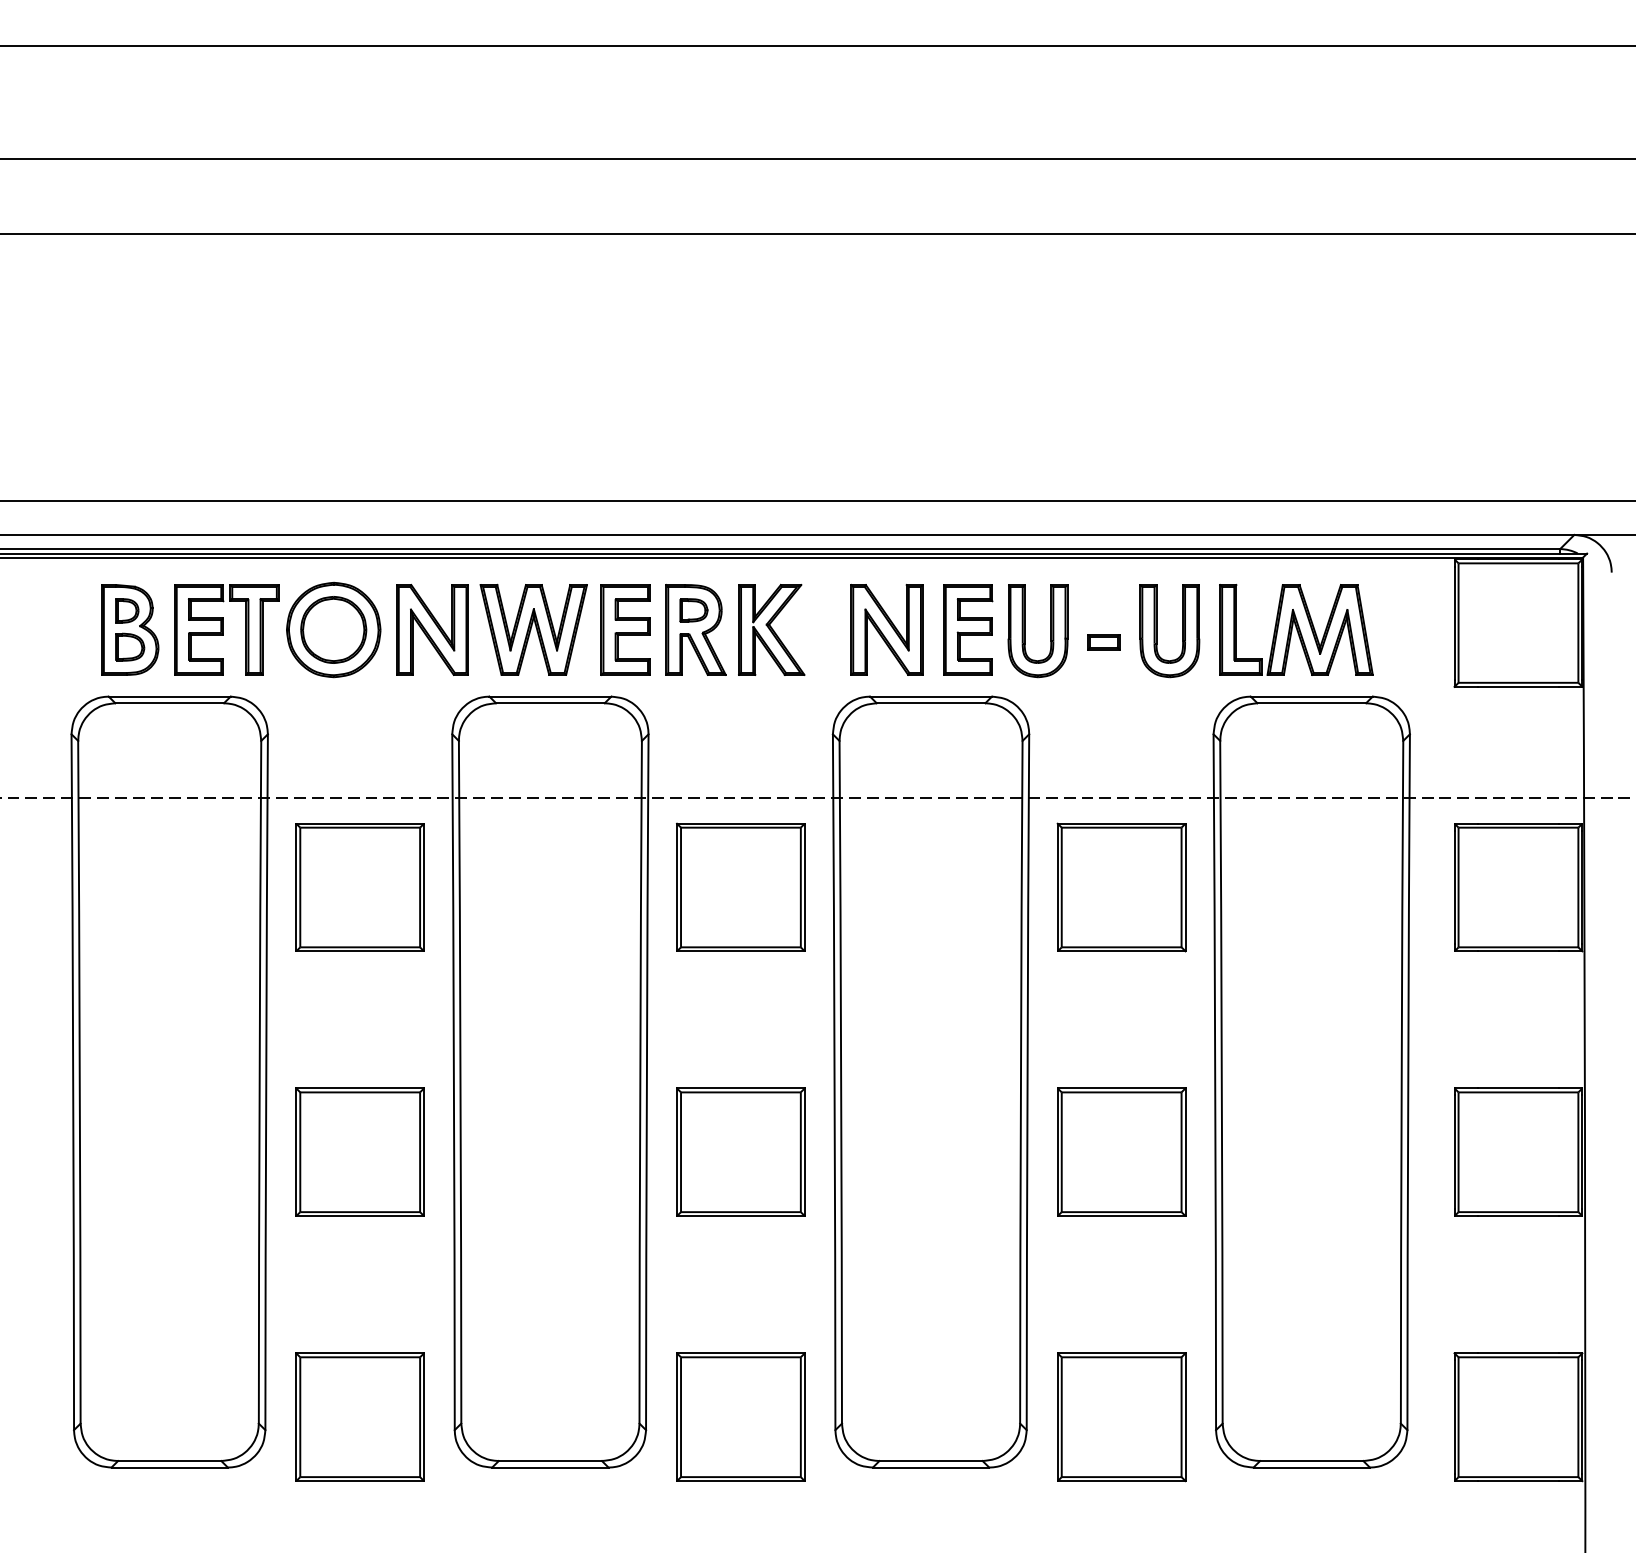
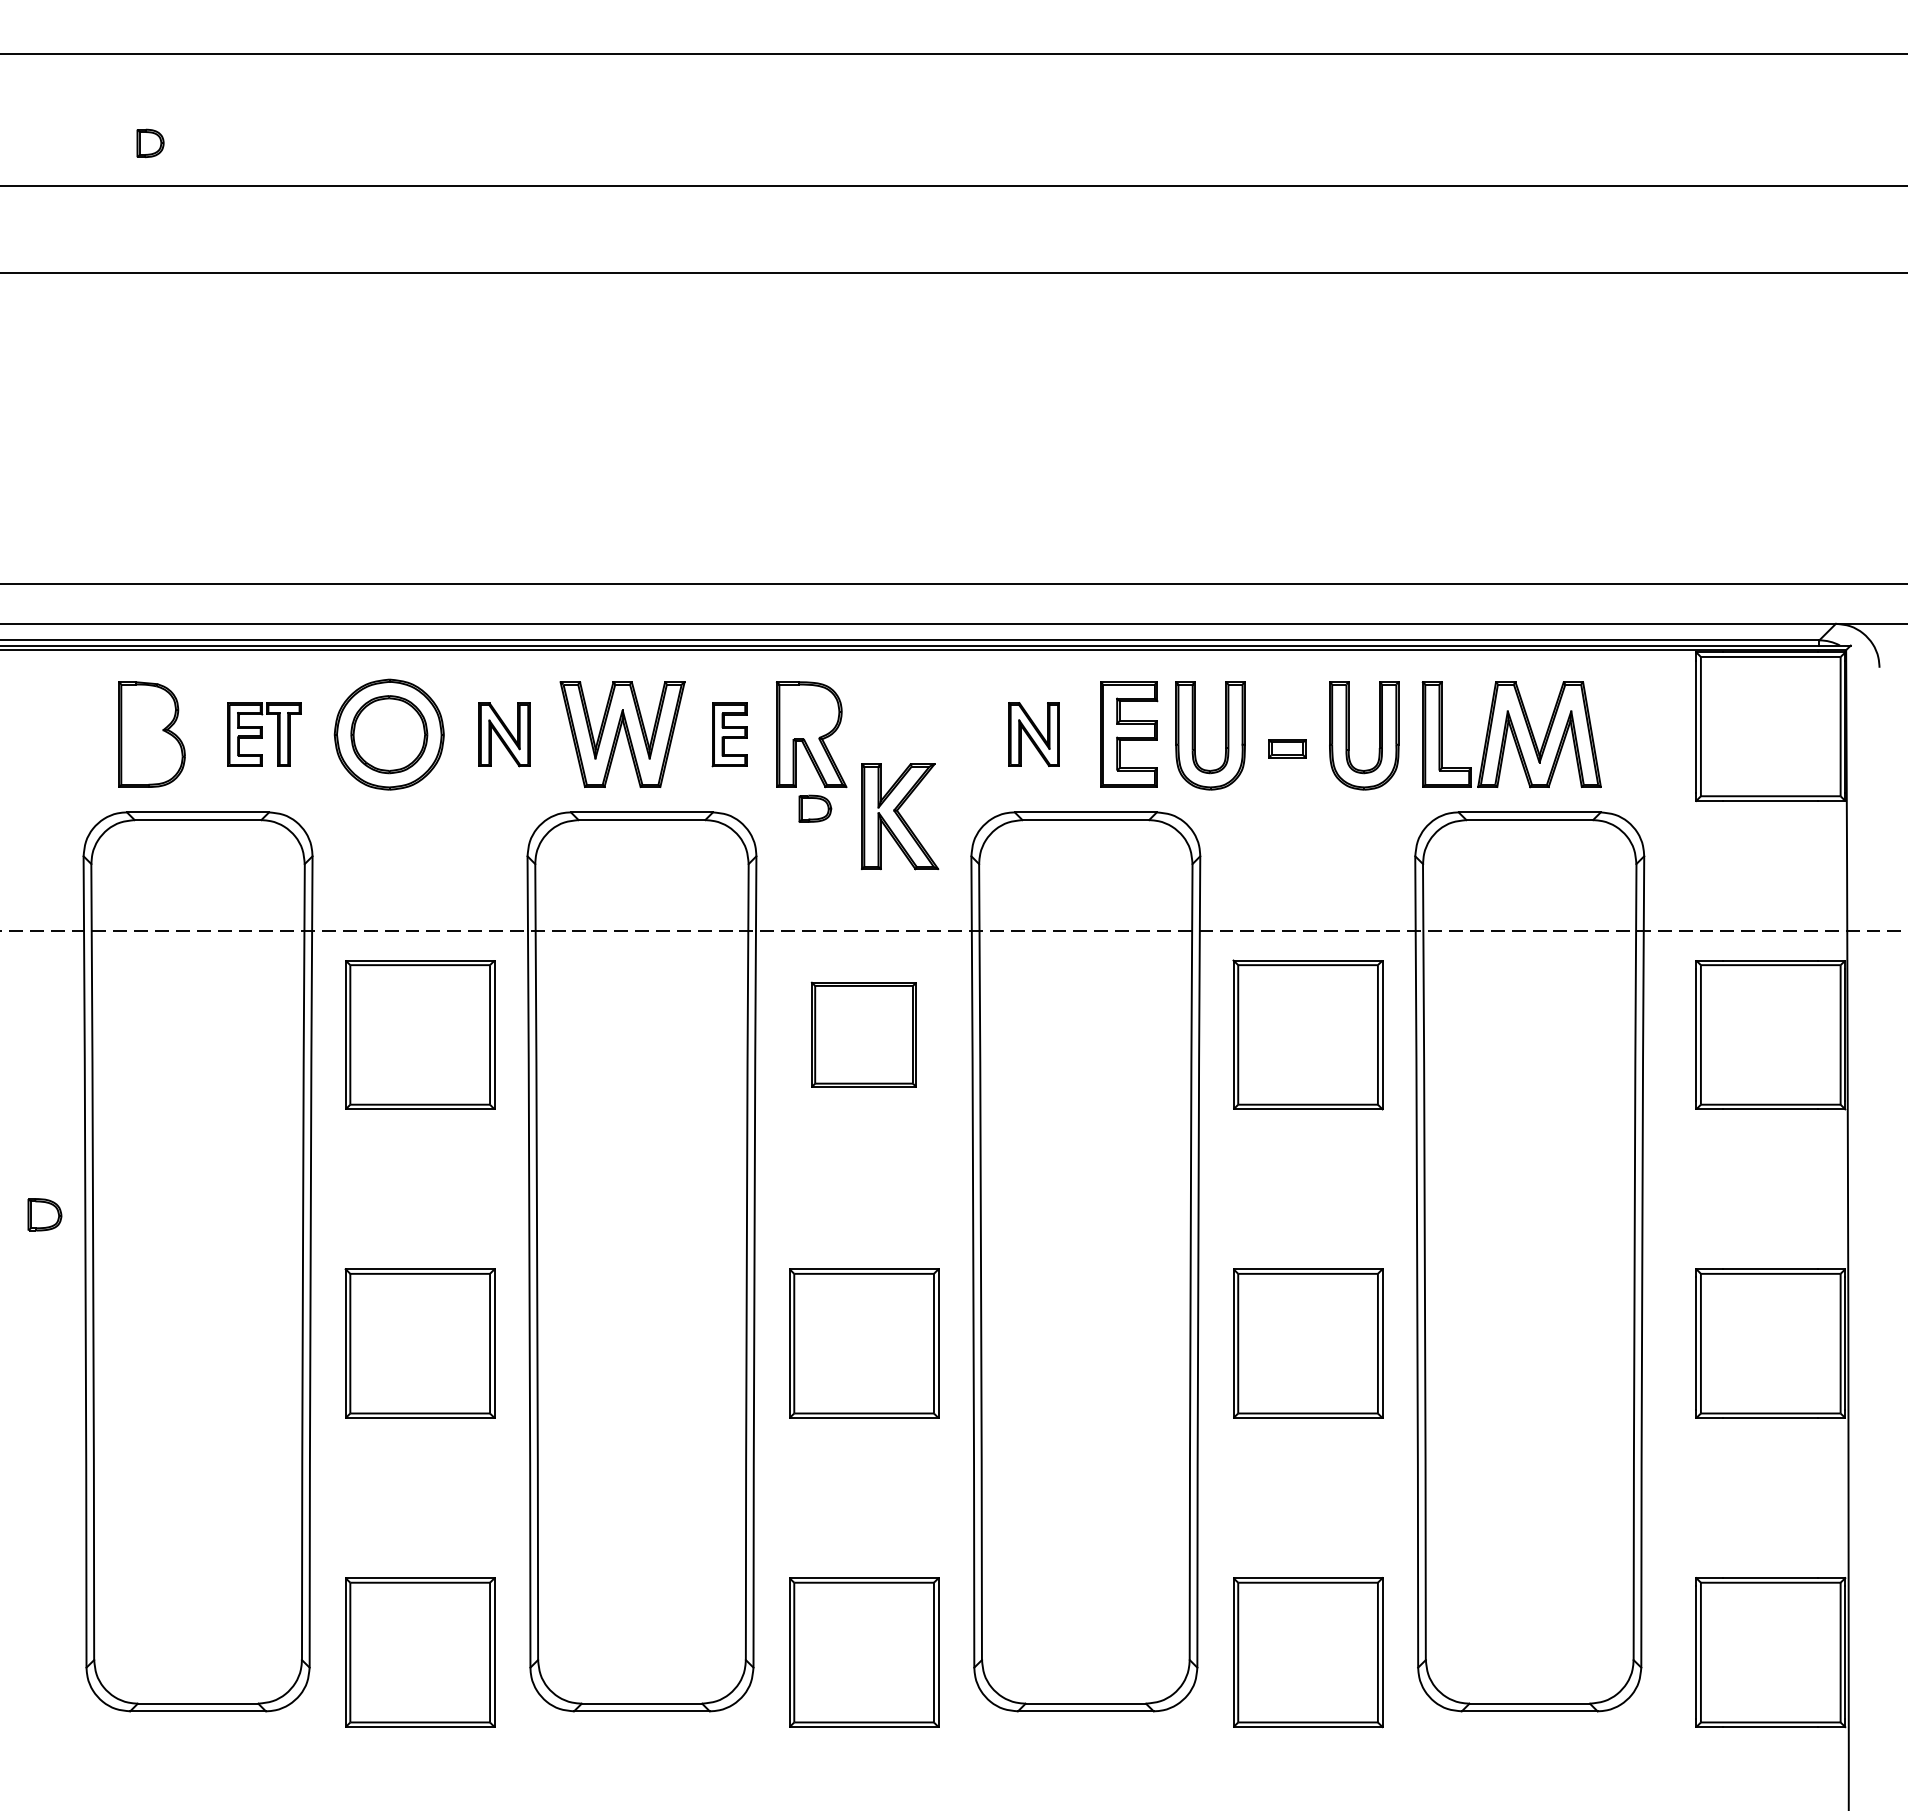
part: (127, 610) -> (150, 143), moved
part: (694, 610) -> (815, 808), moved
part: (226, 629) -> (264, 734), size x0.6
part: (432, 629) -> (504, 734), size x0.6
part: (625, 629) -> (729, 734), size x0.6
part: (772, 629) -> (900, 816), moved
part: (886, 629) -> (1033, 734), size x0.6
part: (129, 647) -> (44, 1214), moved
part: (740, 887) -> (863, 1034), size x0.7

